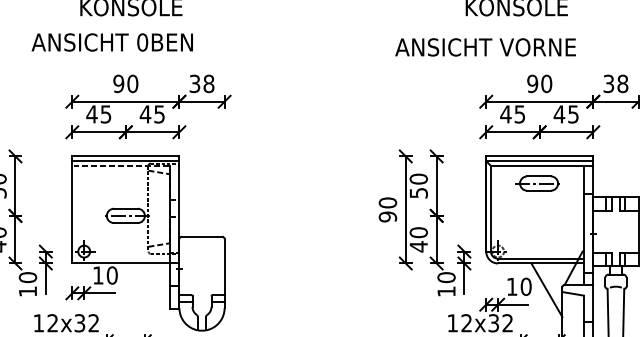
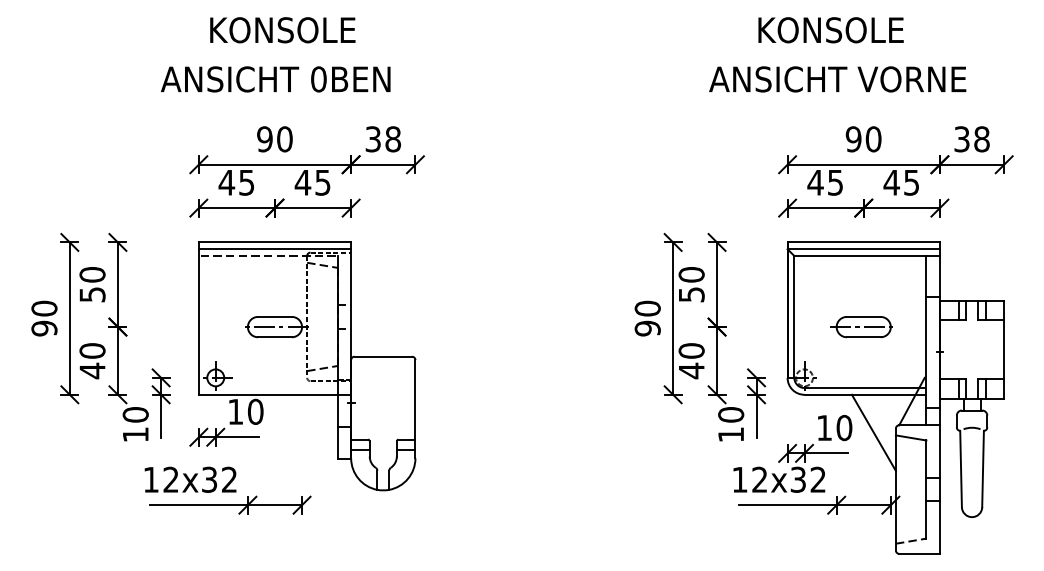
text: (112, 42) -> (275, 79), moved
text: (485, 47) -> (837, 79), moved
part: (537, 183) -> (861, 327), moved

